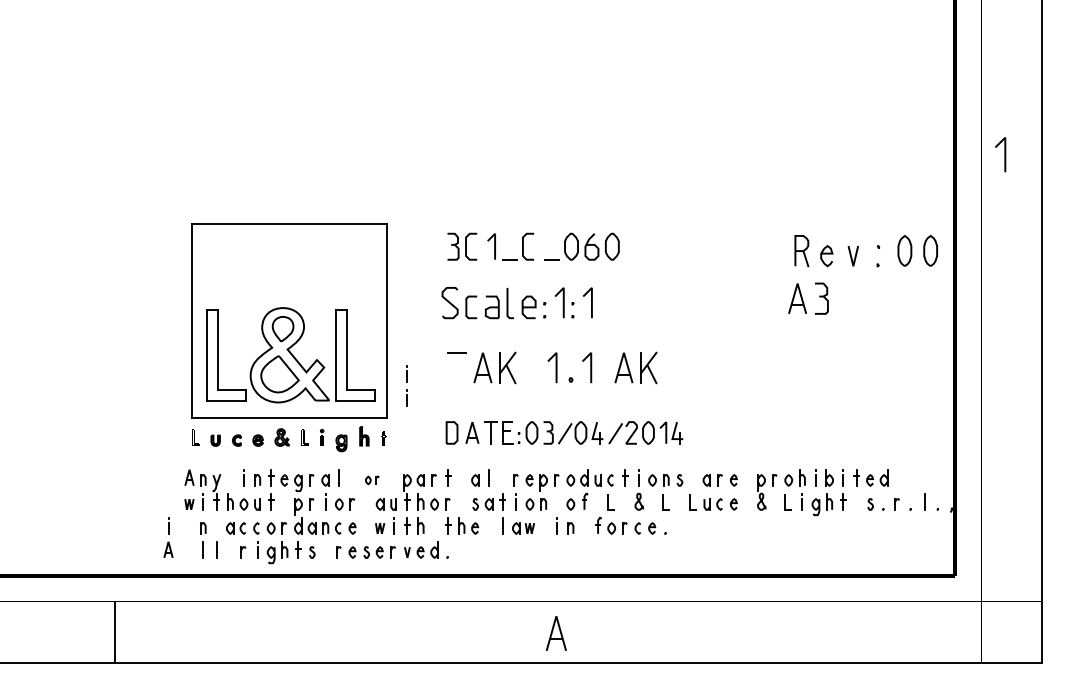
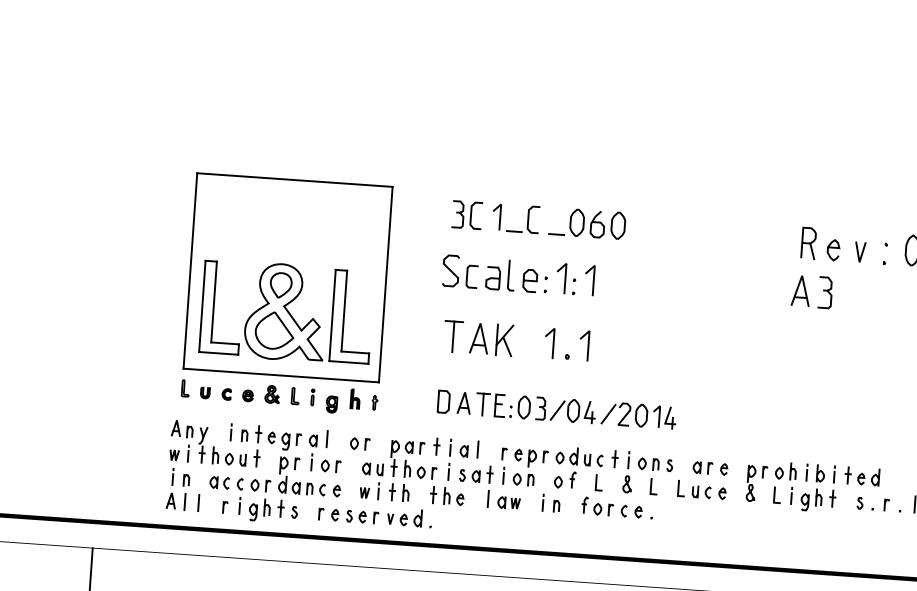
line: (456, 367) -> (452, 336), added
part: (635, 367) -> (633, 348), removed
line: (406, 382) -> (449, 456), moved
part: (372, 480) -> (360, 444), size x1.43
part: (168, 537) -> (172, 488), moved

